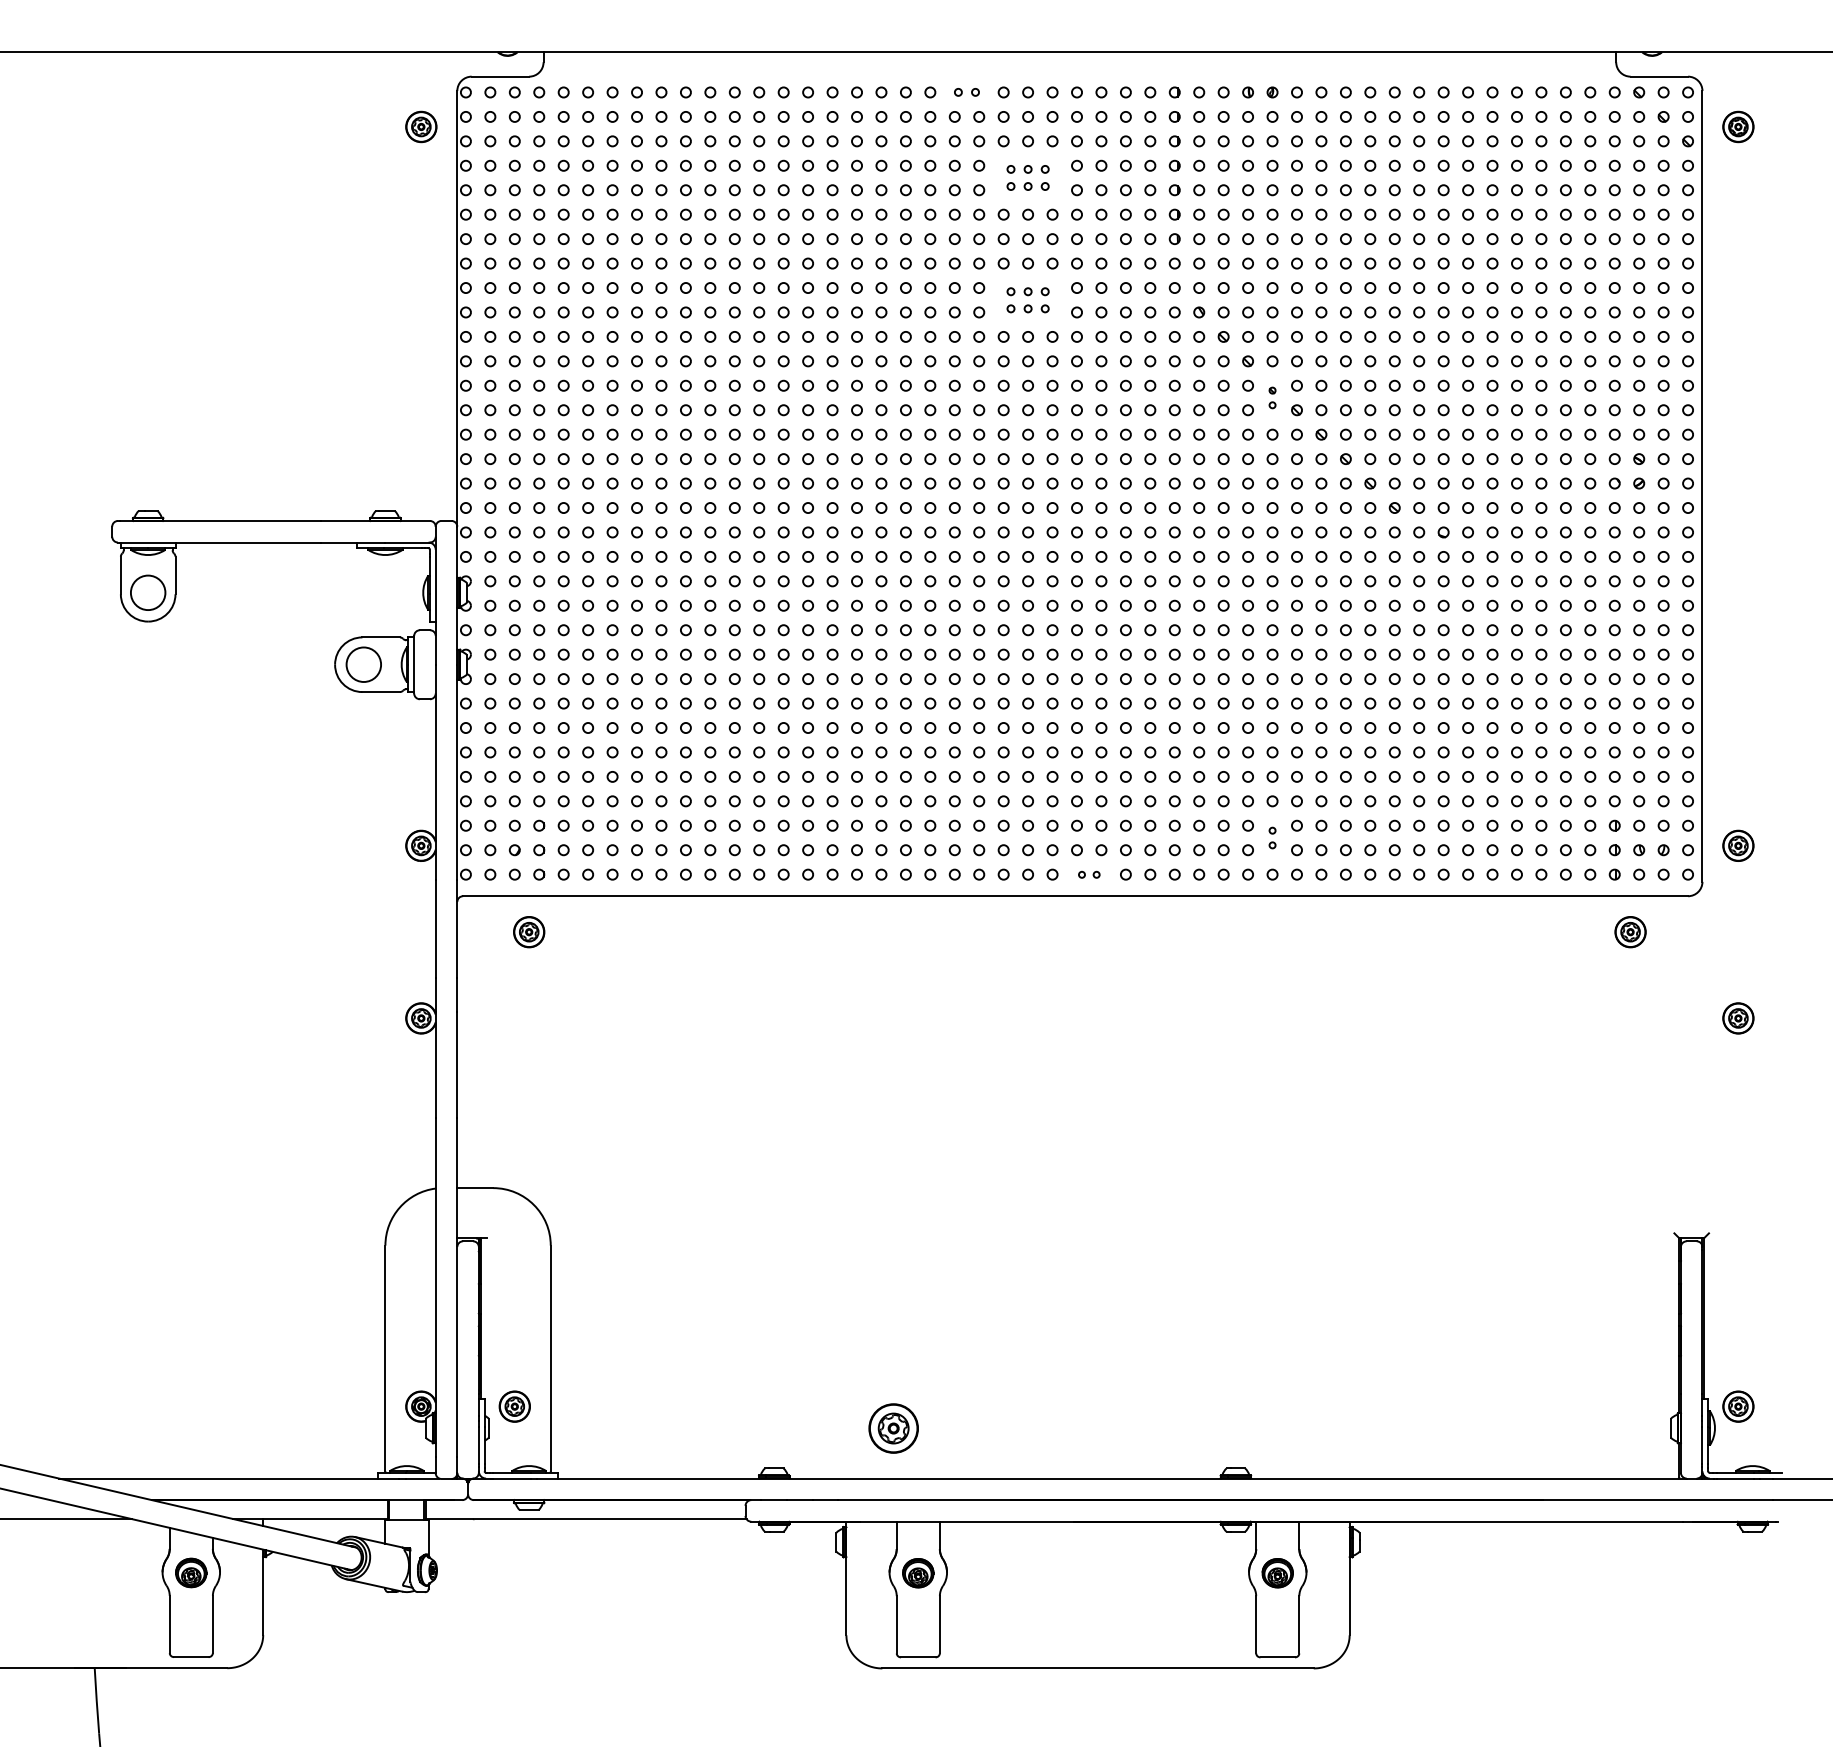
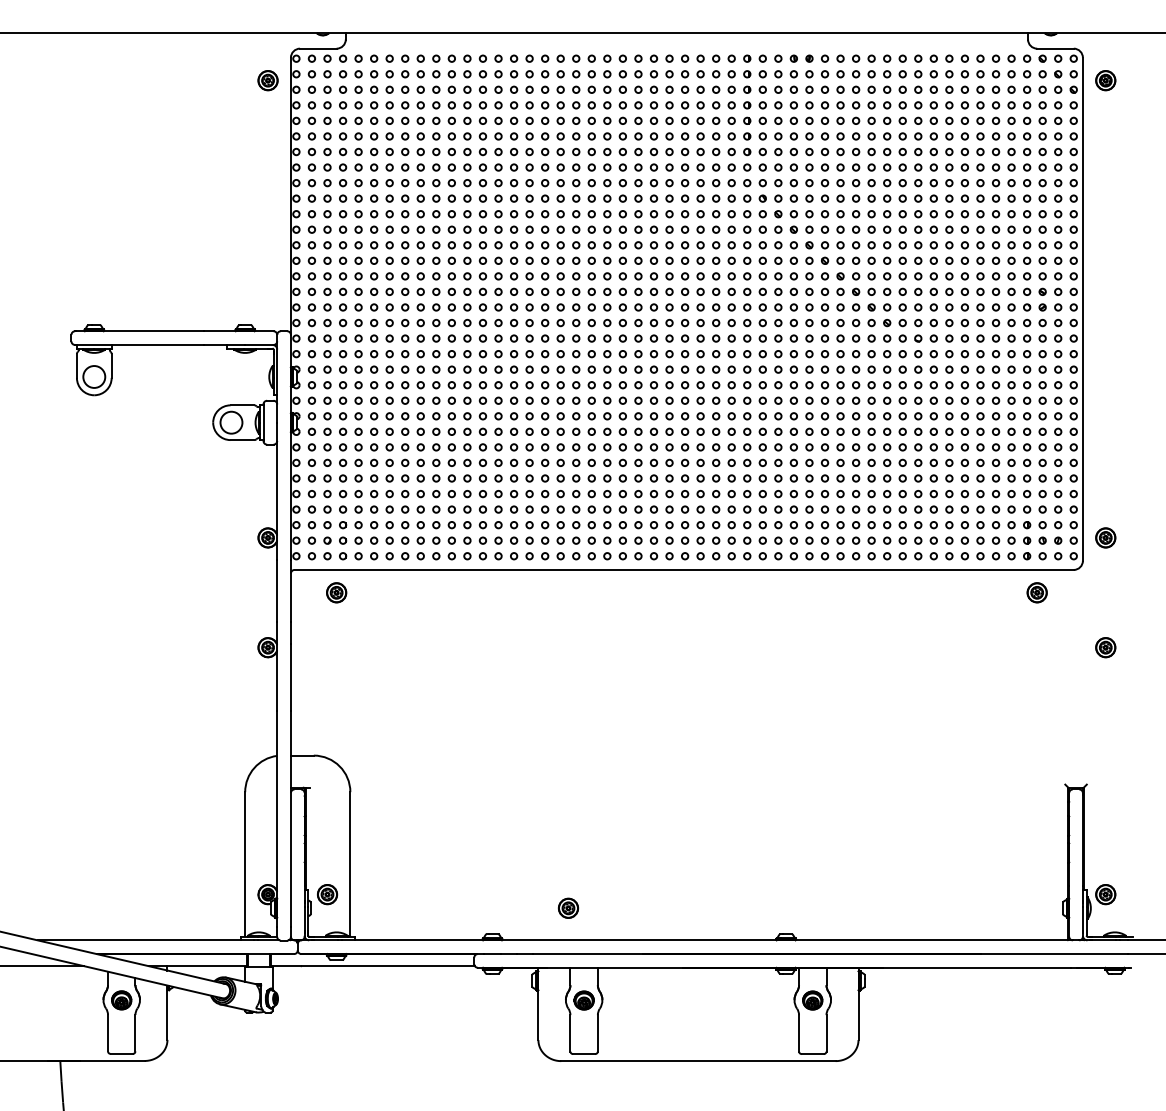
part: (966, 92) -> (614, 58), size x1.43
part: (1027, 177) -> (653, 112), size x1.43
part: (1027, 299) -> (653, 190), size x1.43
part: (1272, 397) -> (809, 252), size x1.67
part: (1272, 837) -> (809, 532), size x1.67
part: (1088, 875) -> (692, 556), size x1.67
part: (893, 1426) -> (568, 907), size x0.62

